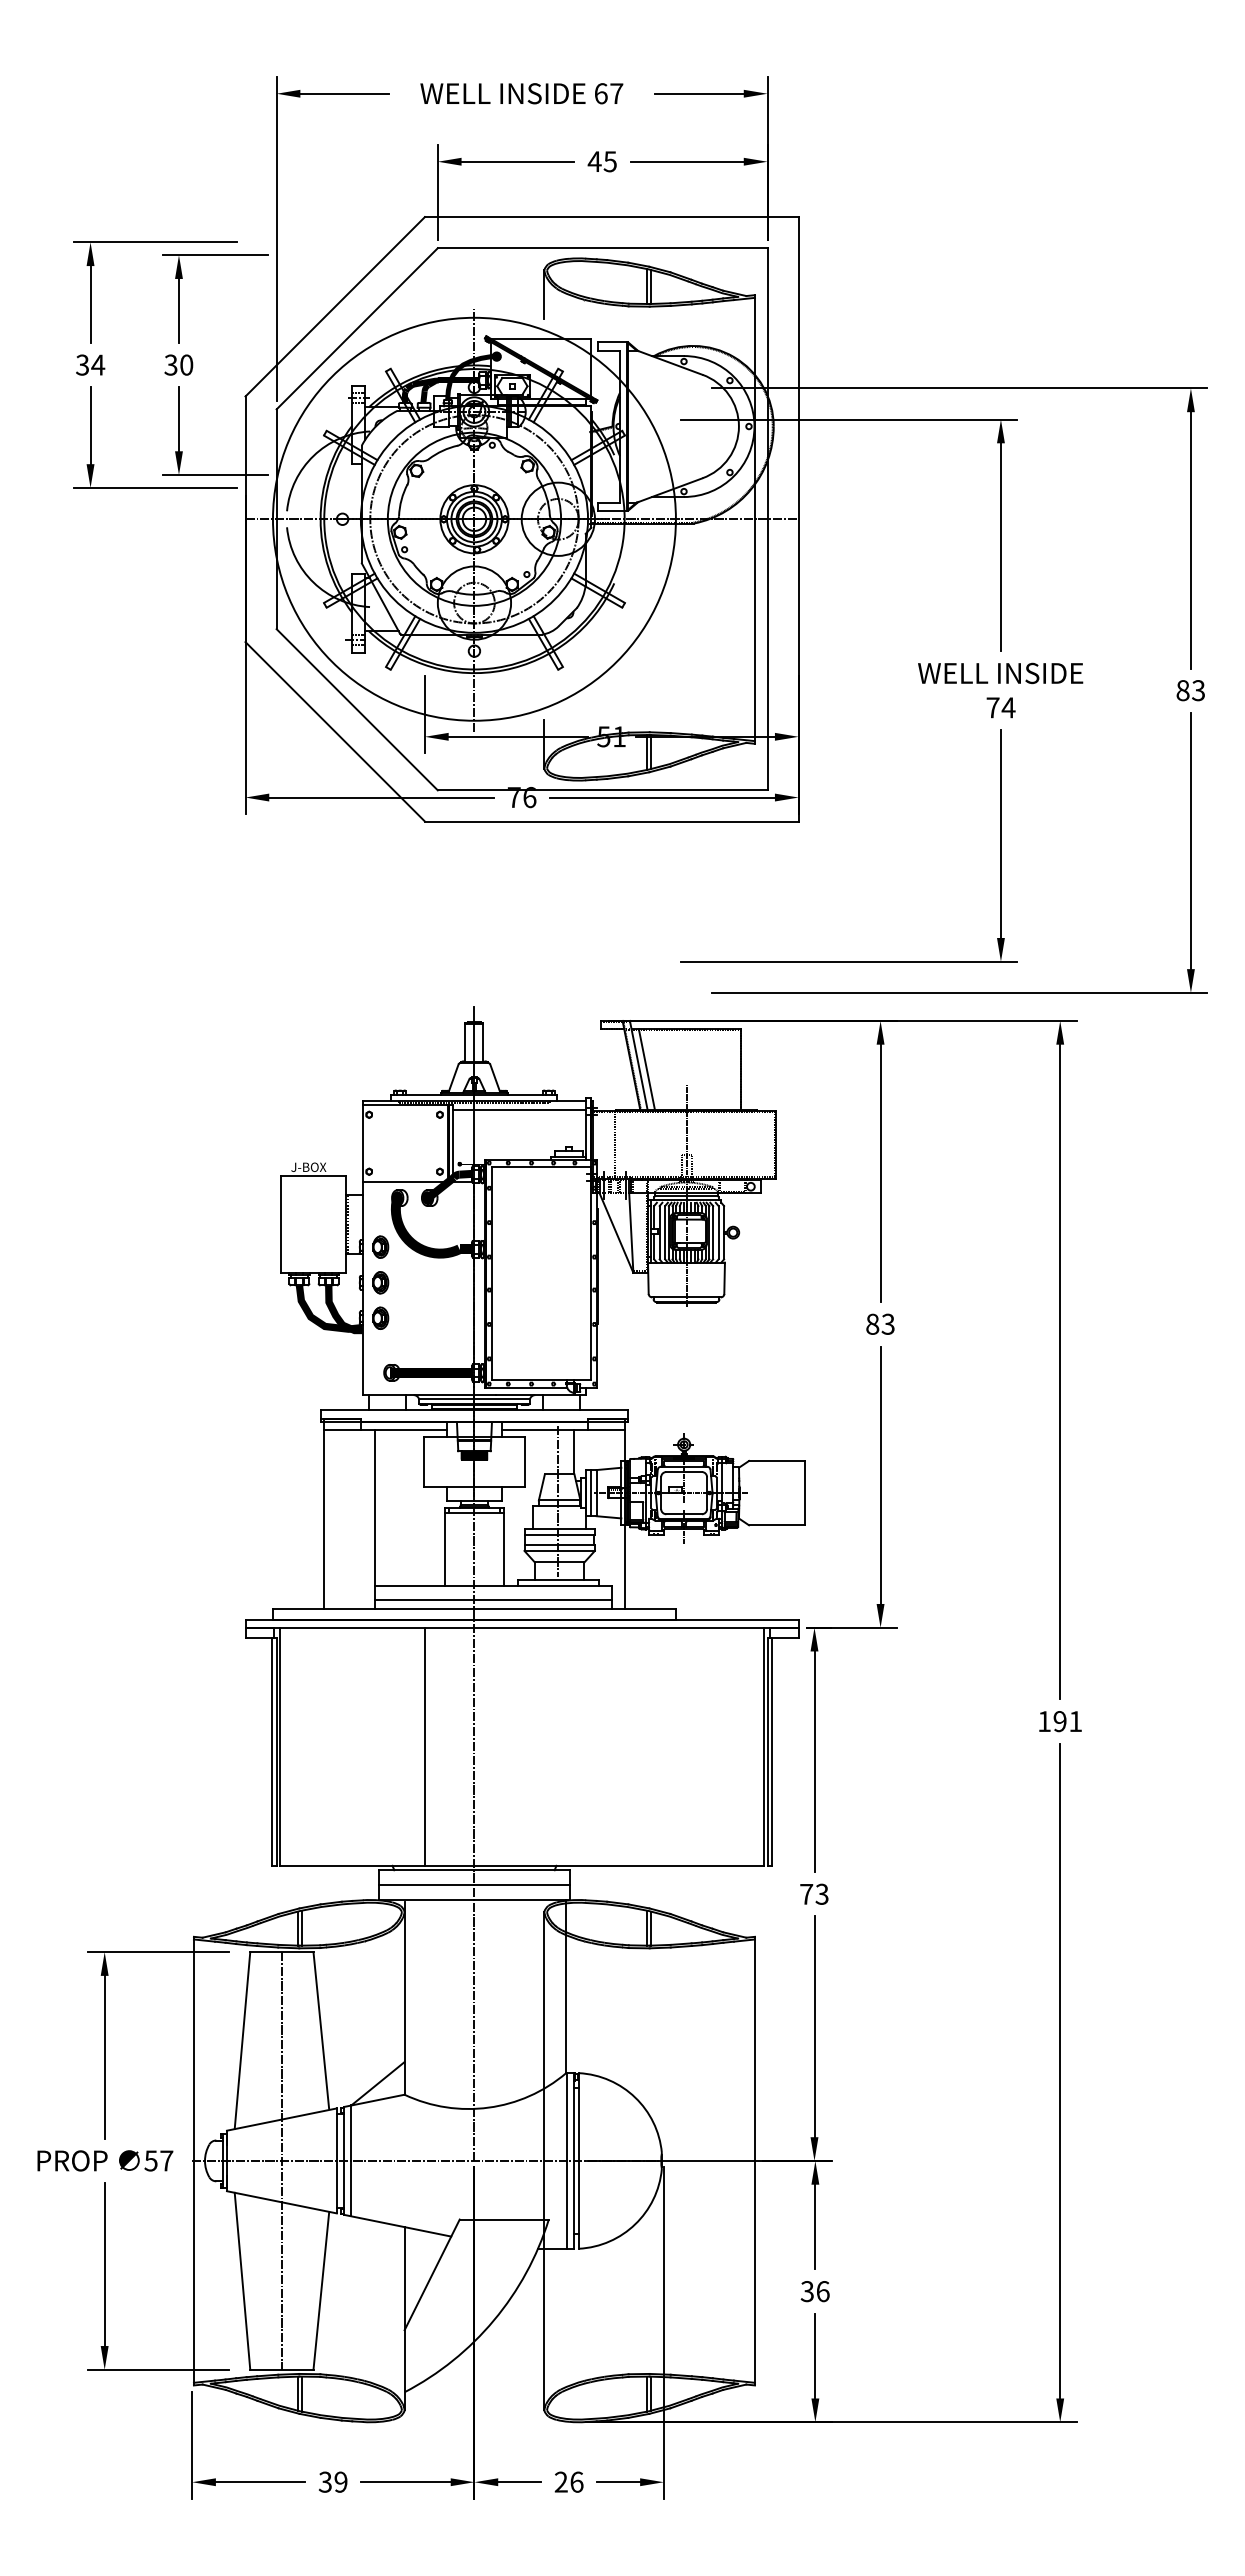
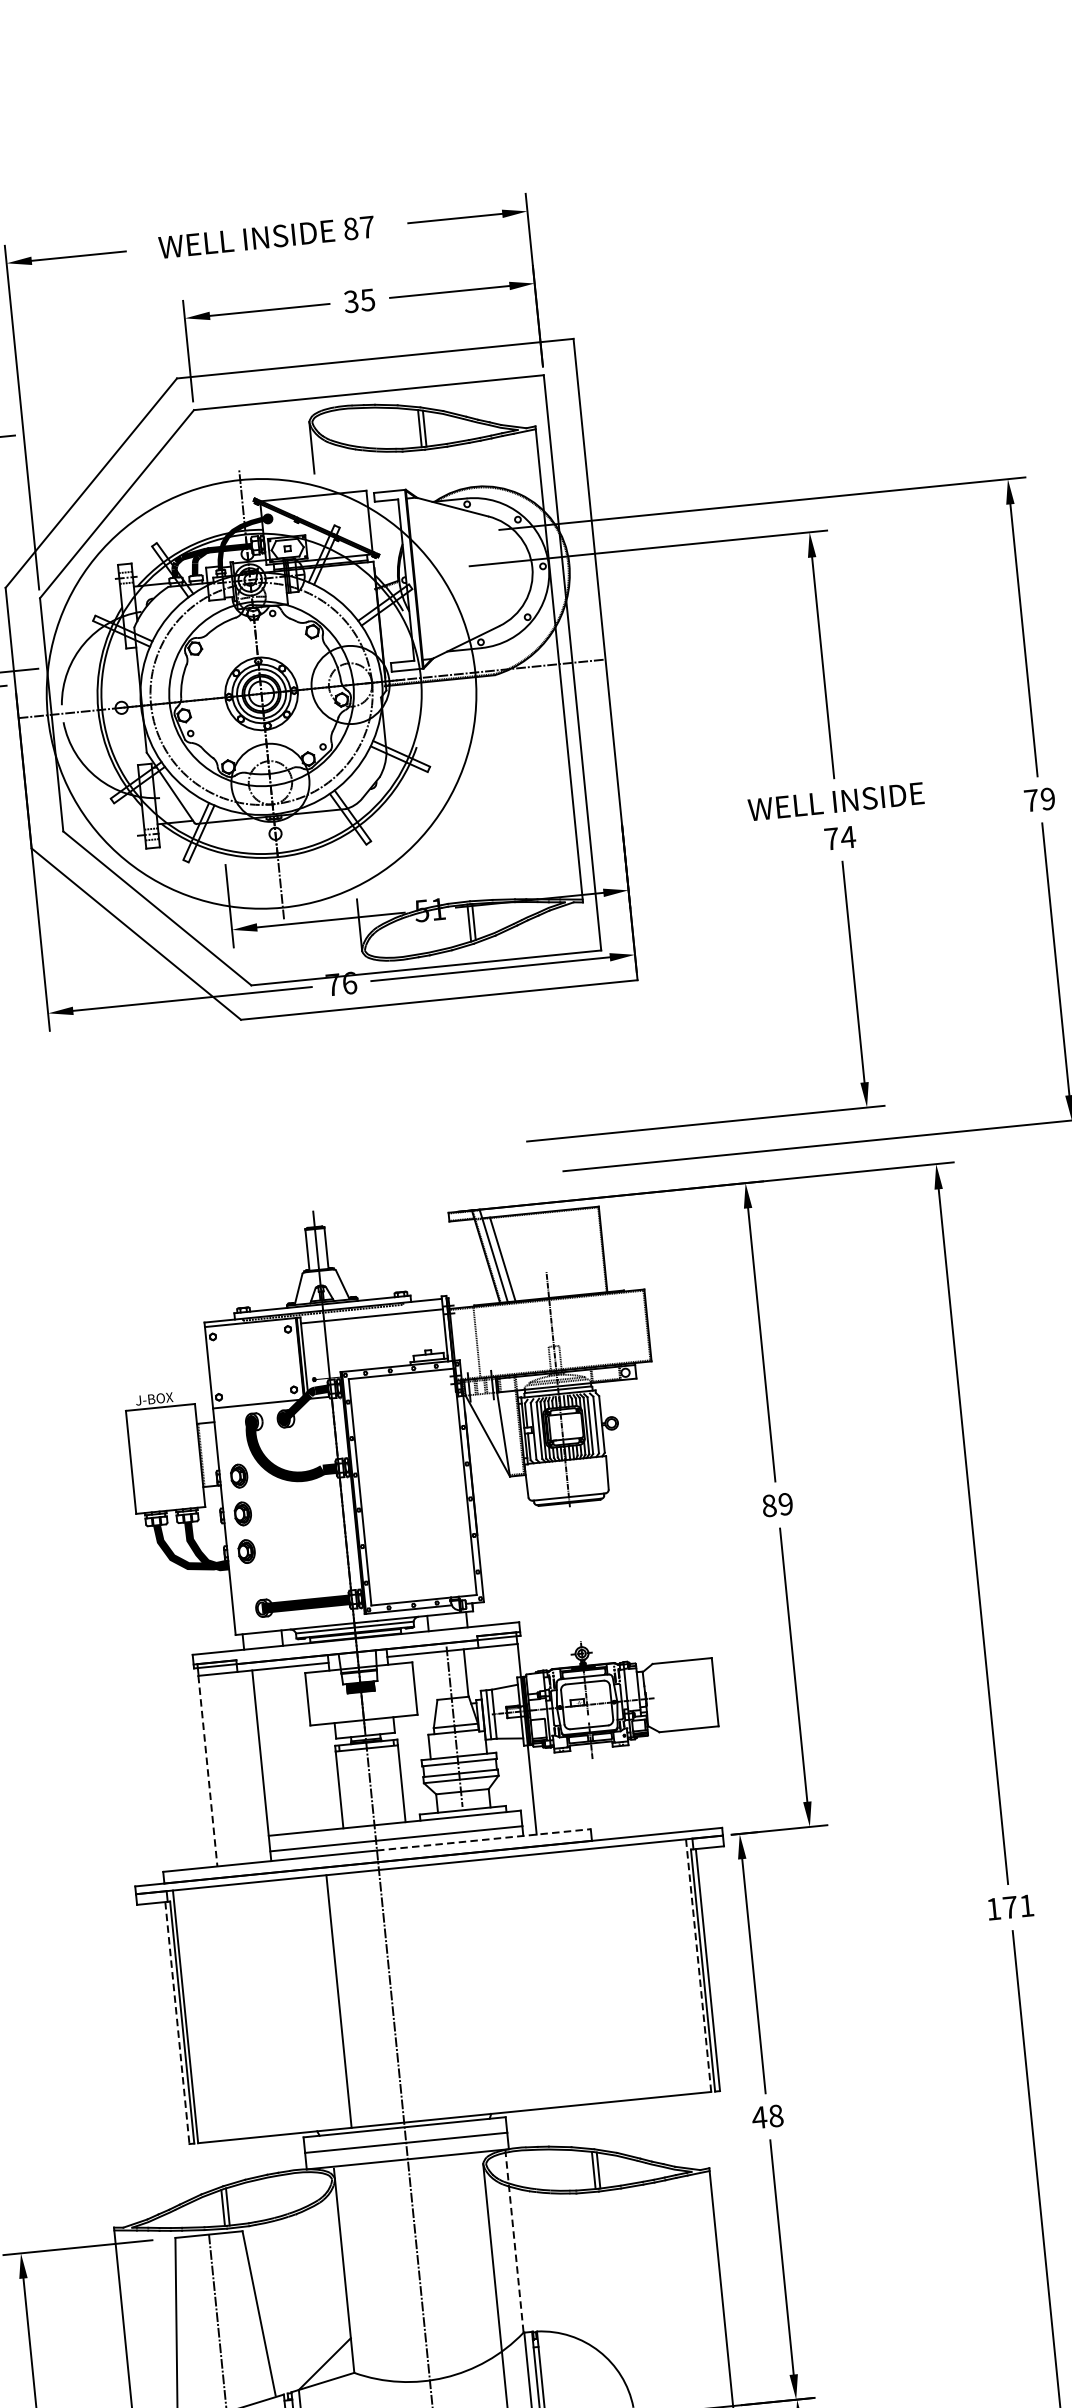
text: (600, 93) -> (350, 228), 67 -> 87
text: (594, 161) -> (351, 301), 45 -> 35
text: (1190, 690) -> (1039, 799), 83 -> 79
text: (887, 1324) -> (785, 1504), 83 -> 89
line: (324, 1519) -> (208, 1771), solid -> dashed
line: (575, 1609) -> (484, 1839), solid -> dashed
text: (1059, 1721) -> (1009, 1907), 191 -> 171
line: (763, 1746) -> (698, 1965), solid -> dashed
line: (272, 1752) -> (177, 2023), solid -> dashed
text: (813, 1893) -> (766, 2116), 73 -> 48
line: (566, 1987) -> (514, 2241), solid -> dashed

